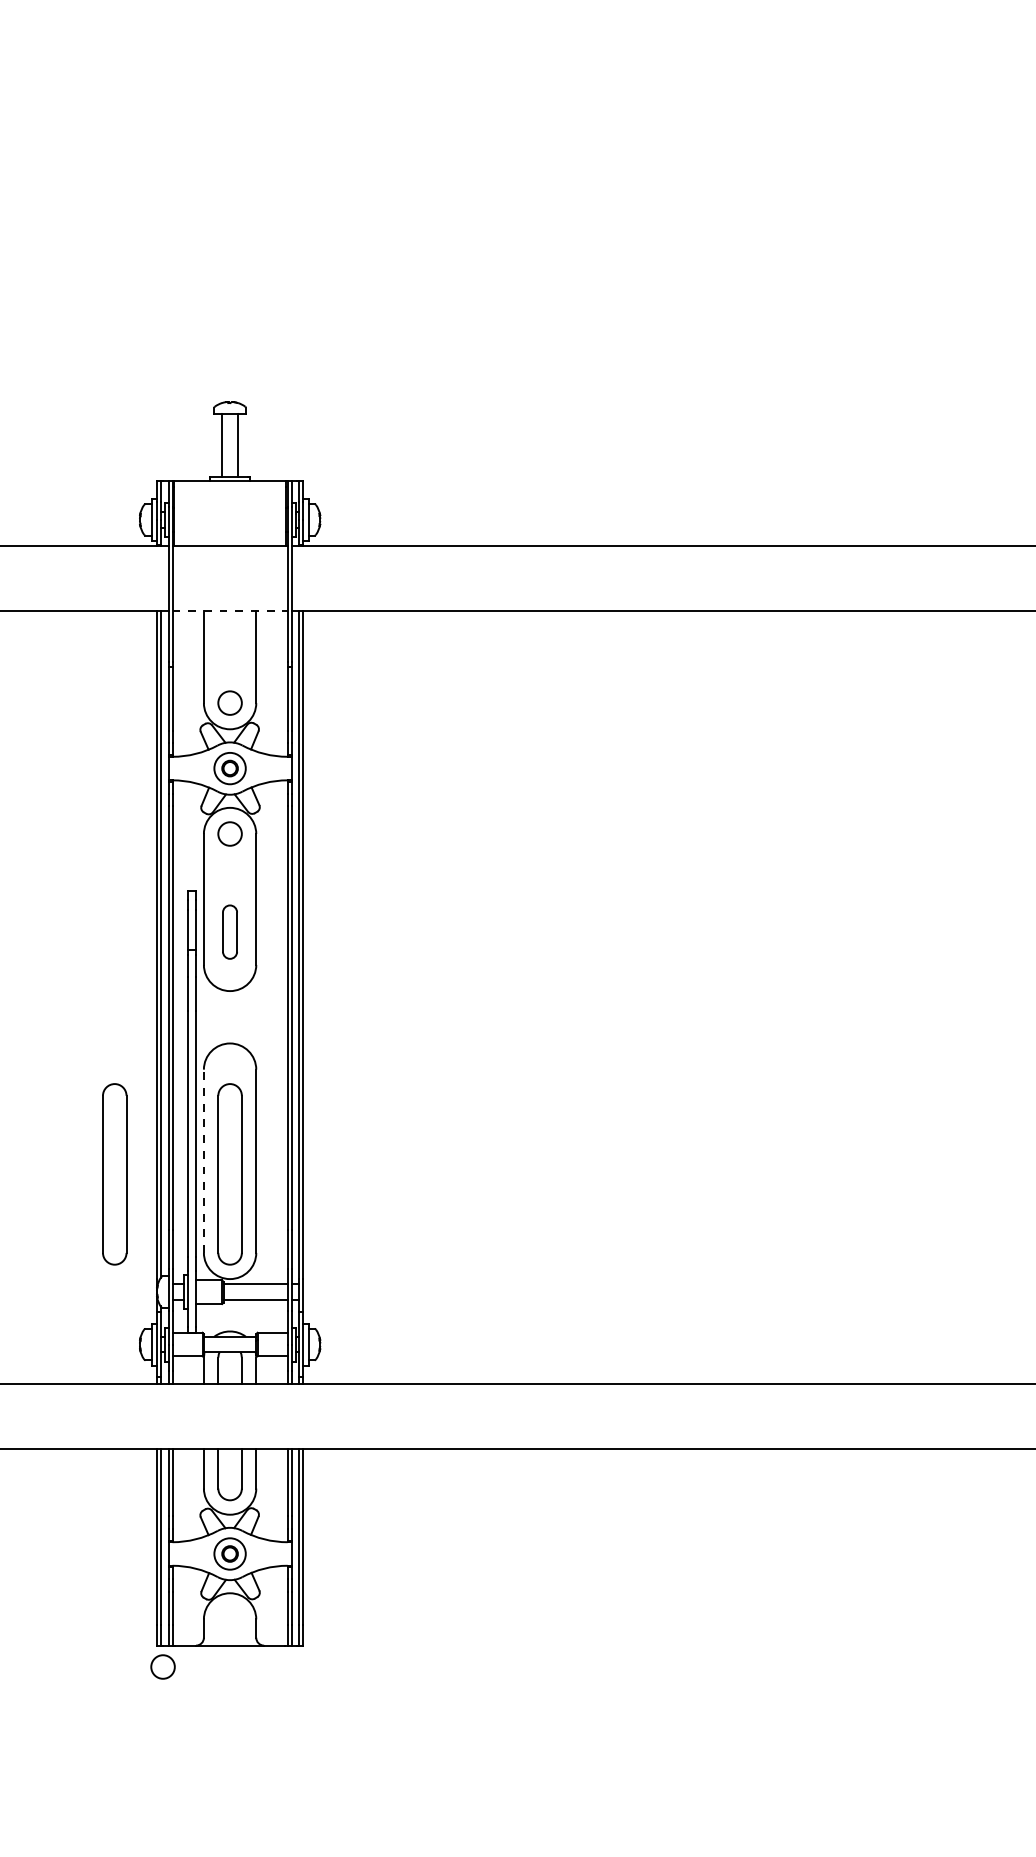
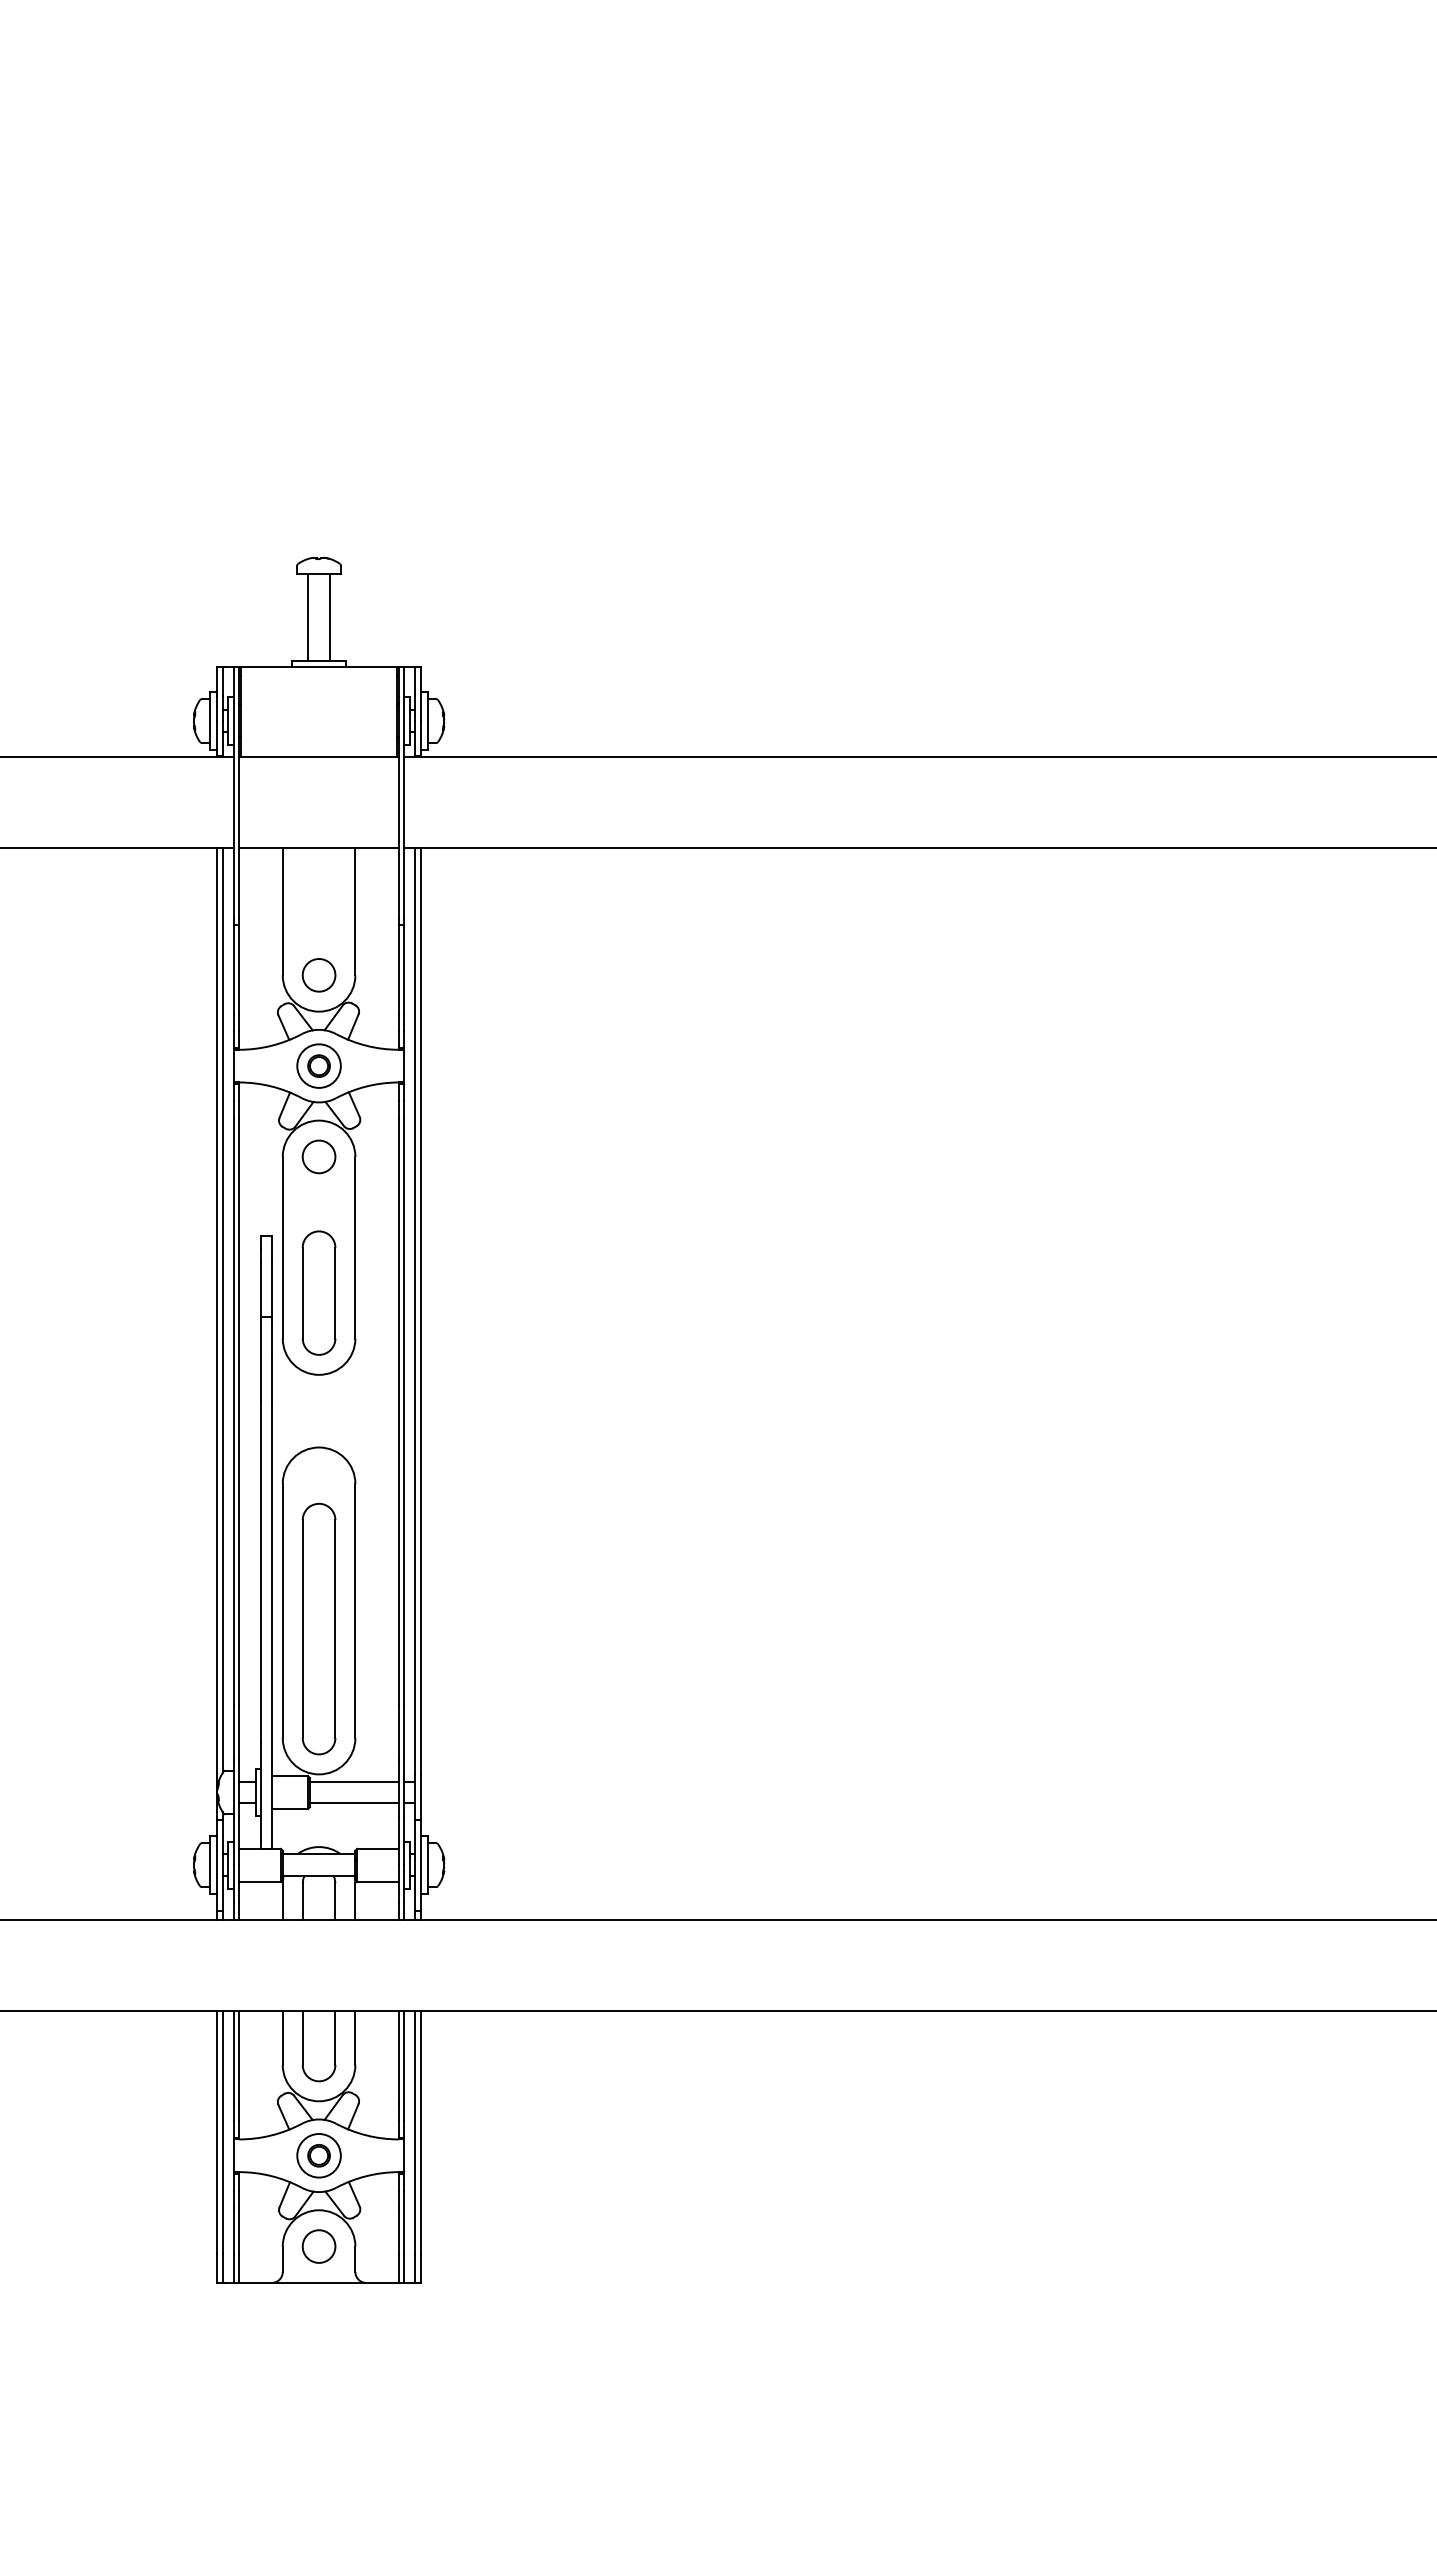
line: (230, 611) -> (319, 848), dashed -> solid
part: (229, 931) -> (318, 1292), size x1.67
line: (203, 1160) -> (282, 1610), dashed -> solid
part: (114, 1173) -> (158, 1628), removed
circle: (162, 1666) -> (318, 2246), moved

